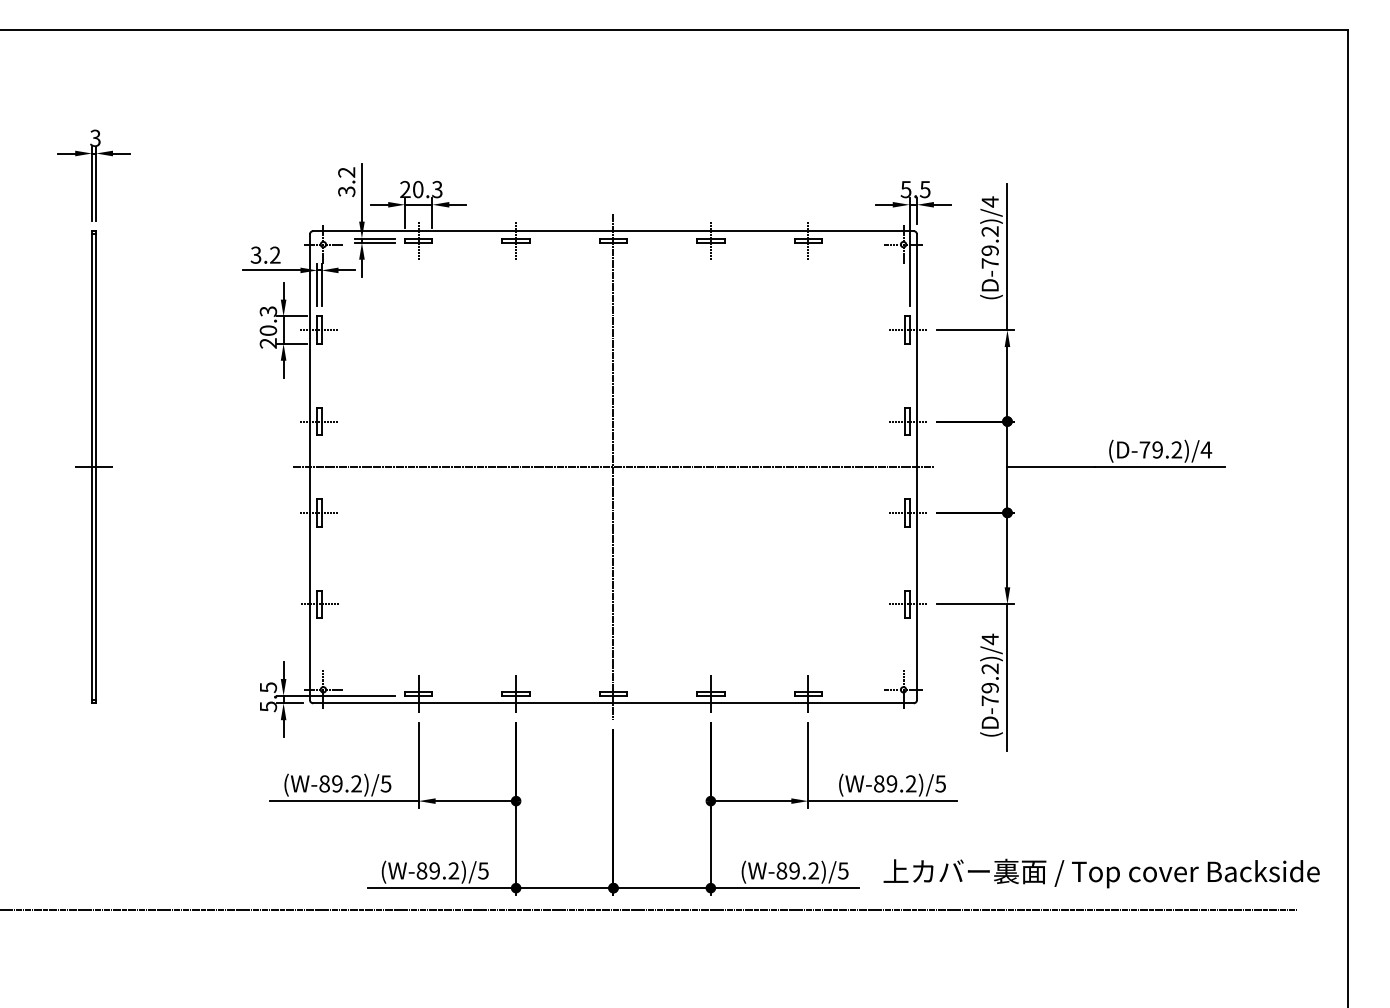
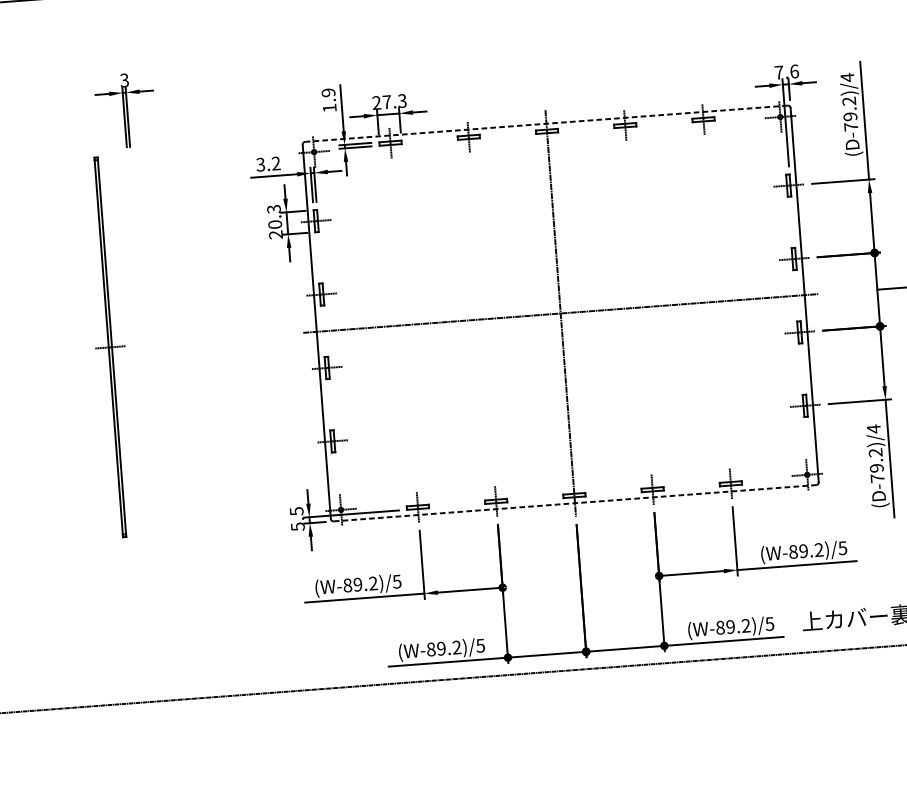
text: (346, 182) -> (328, 100), 3.2 -> 1.9
text: (418, 189) -> (387, 102), 20.3 -> 27.3
text: (915, 189) -> (786, 72), 5.5 -> 7.6
line: (612, 231) -> (545, 124), solid -> dashed
part: (93, 466) -> (109, 346), moved
line: (613, 703) -> (575, 503), solid -> dashed

